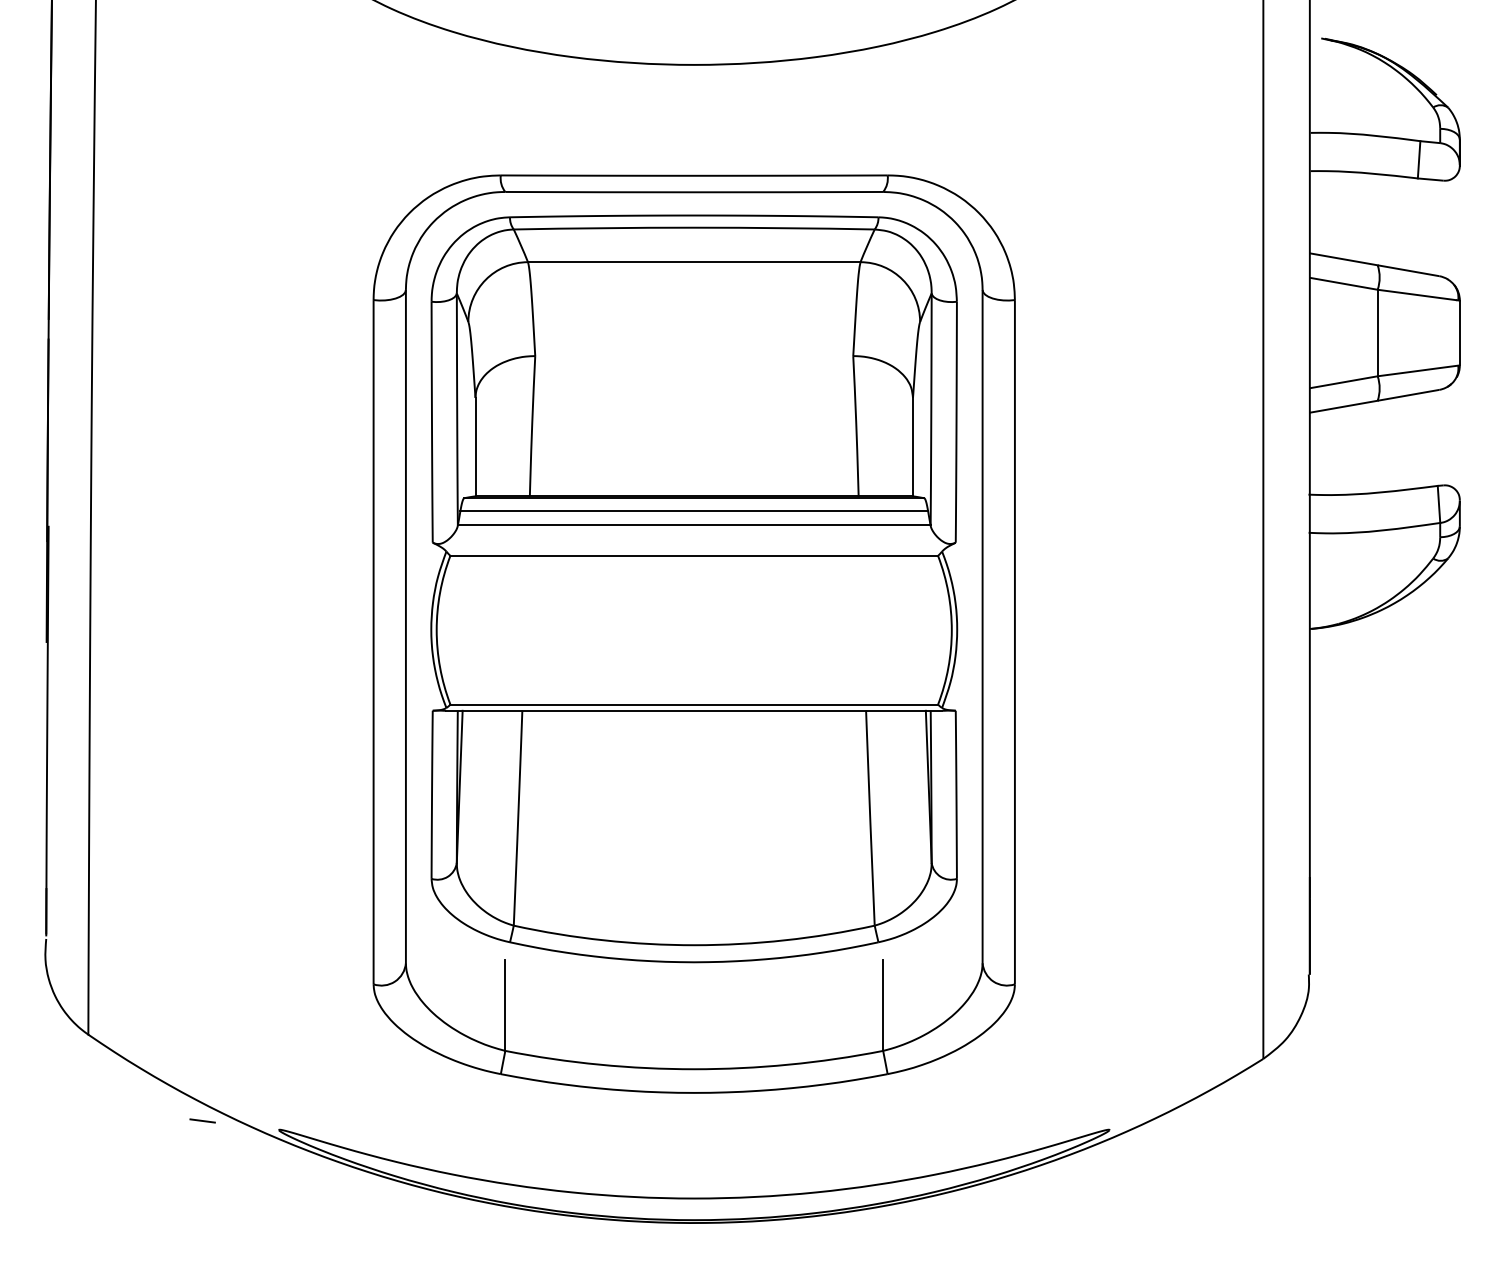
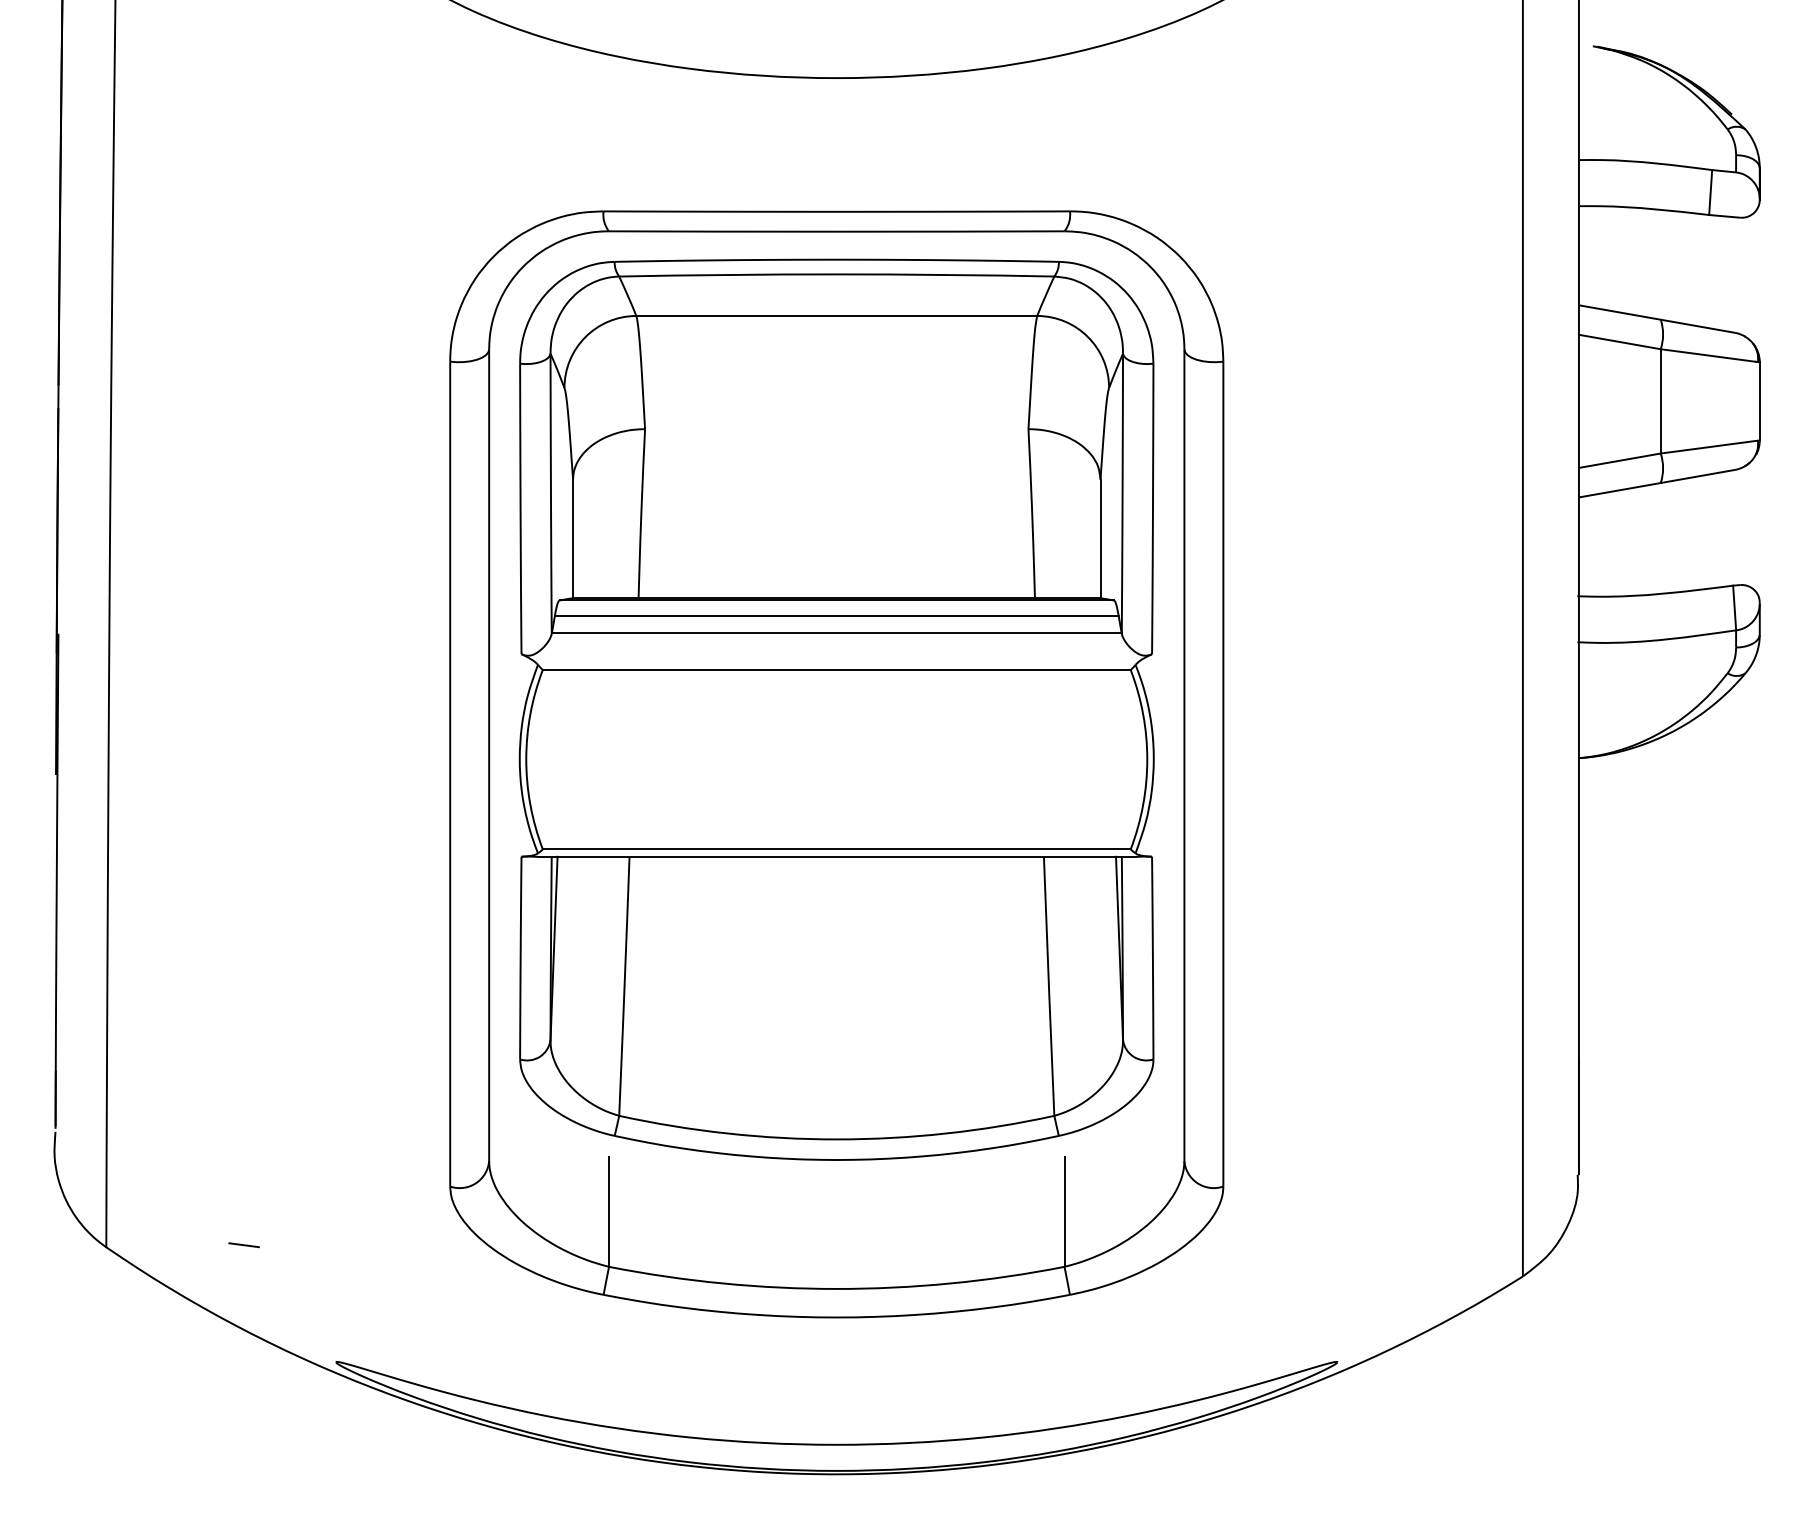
line: (202, 1120) -> (243, 1244), moved

